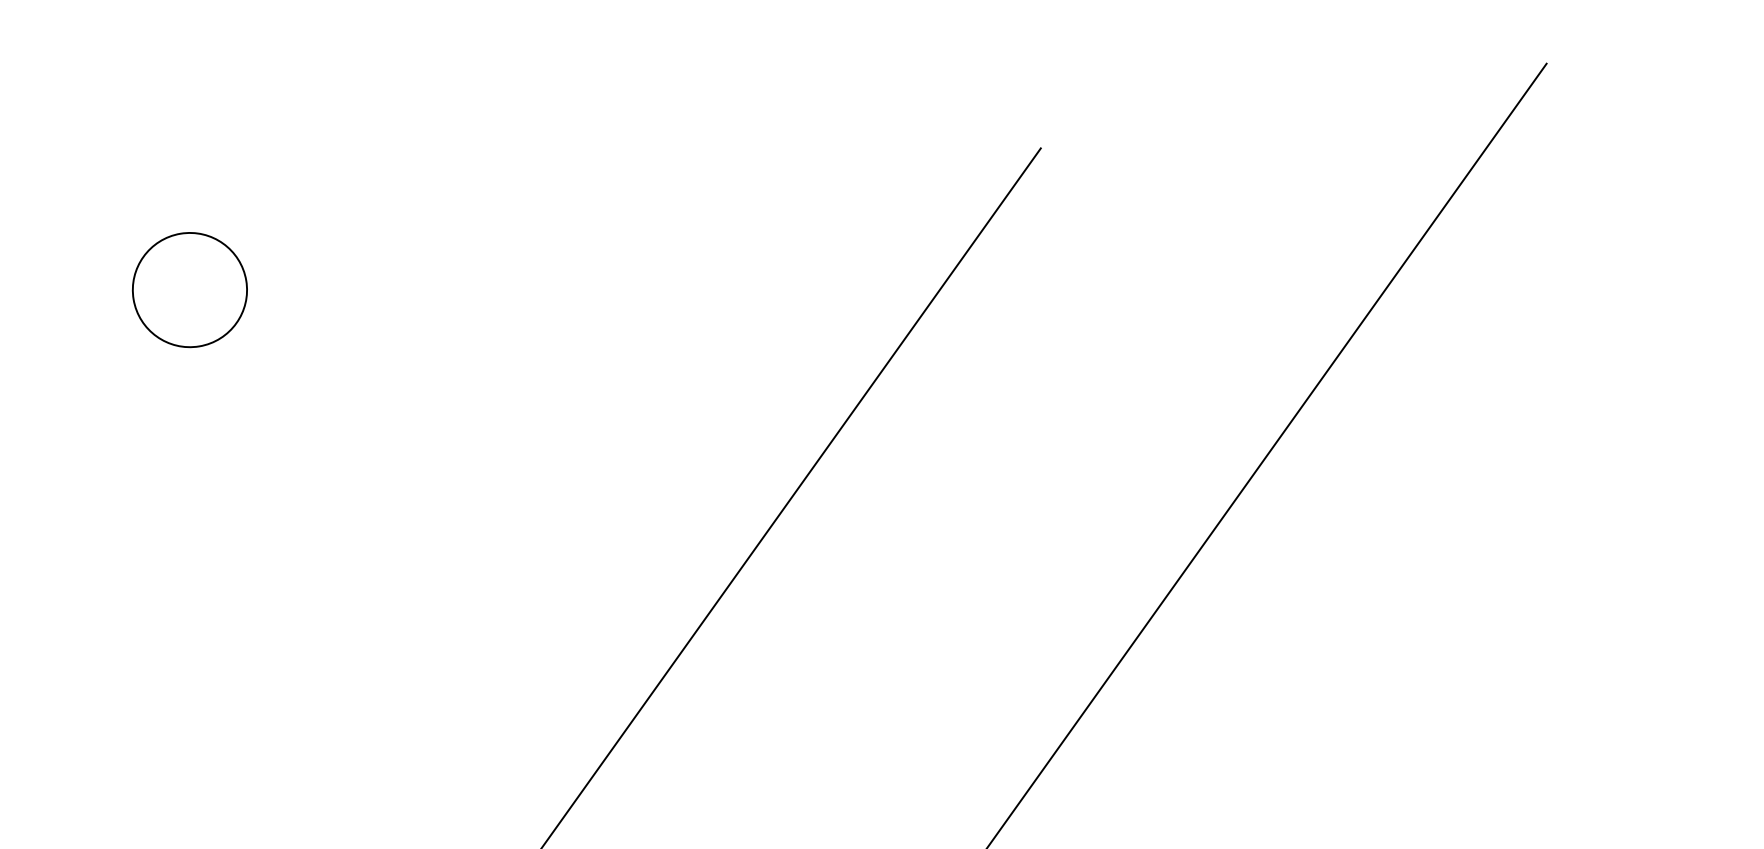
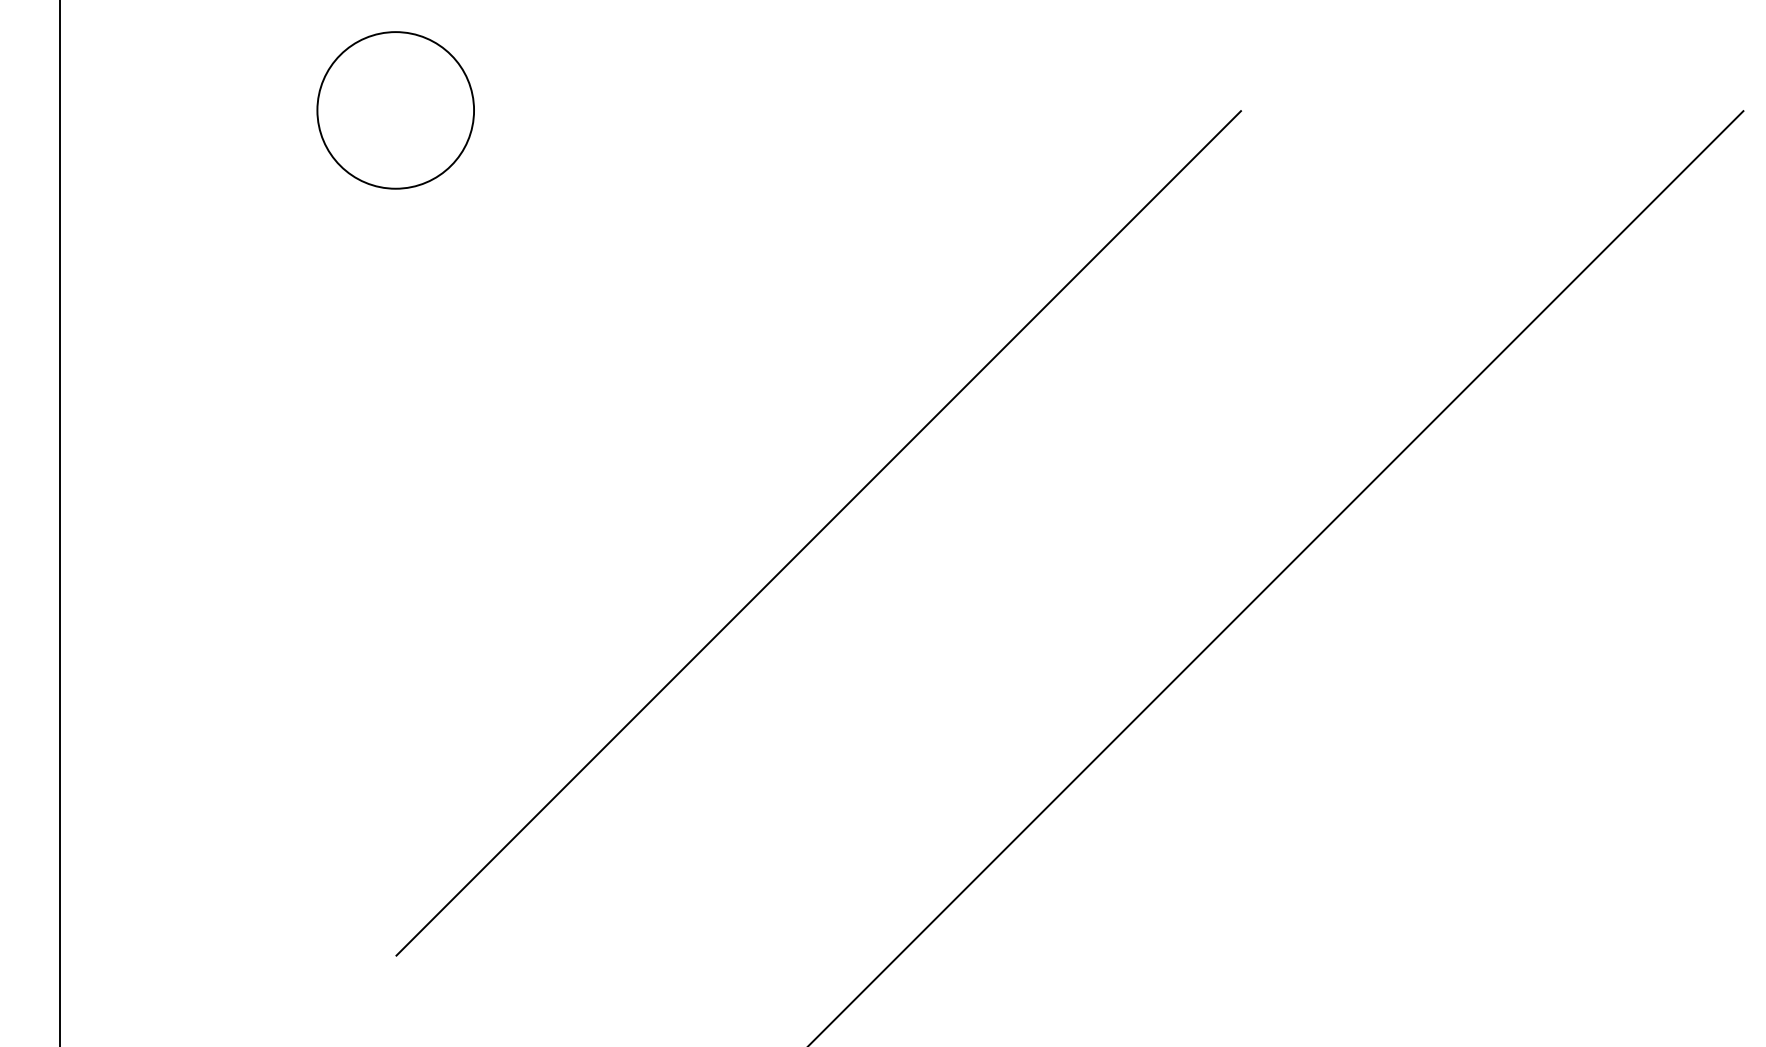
circle: (189, 290) -> (395, 110), size x1.4

